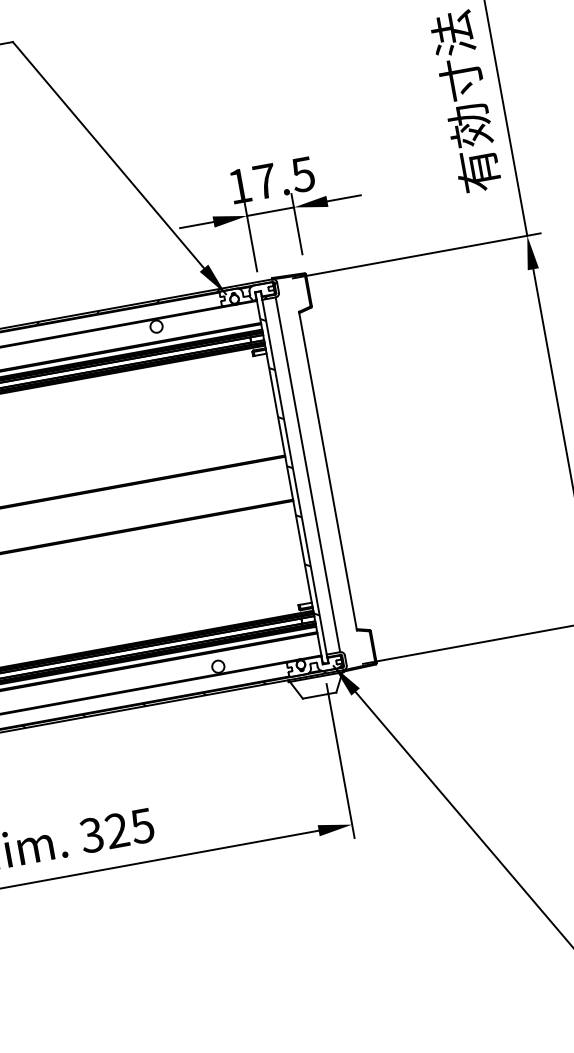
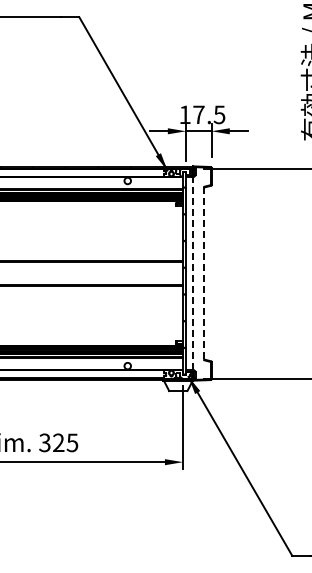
line: (328, 470) -> (204, 273), solid -> dashed
line: (308, 474) -> (193, 273), solid -> dashed

